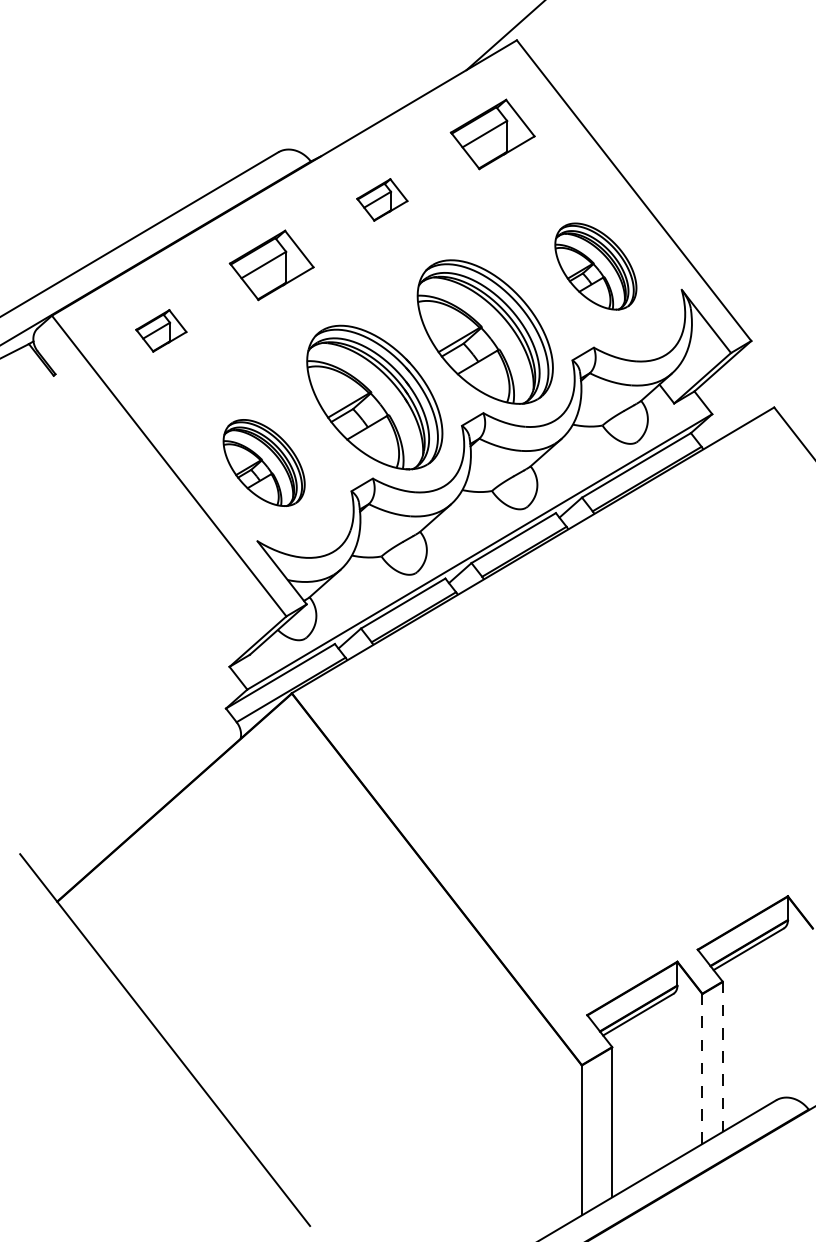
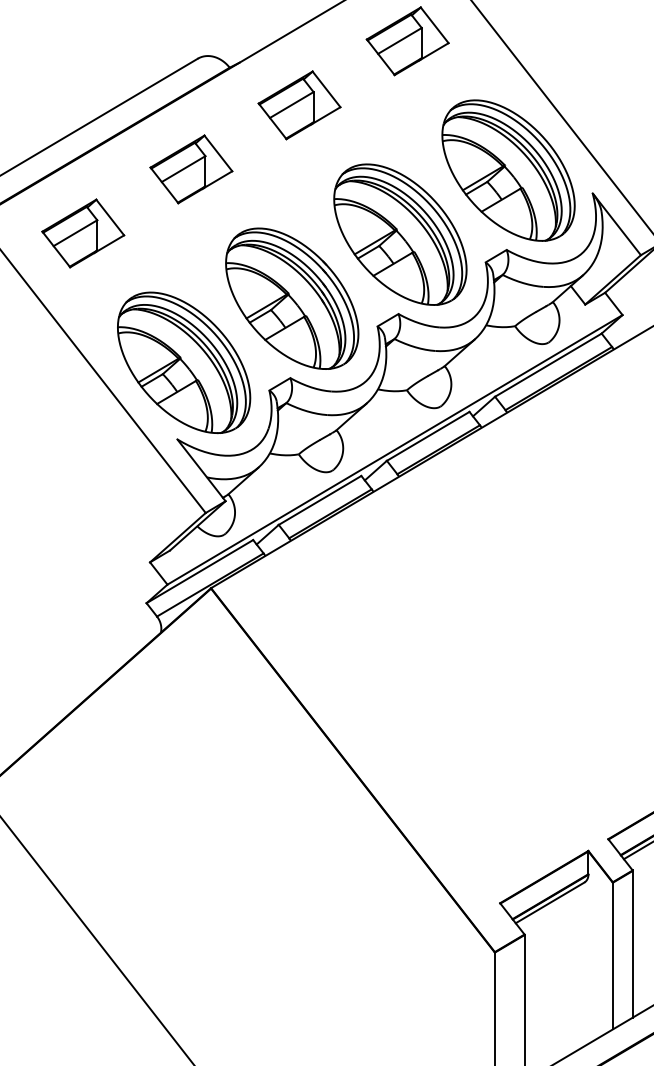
part: (382, 199) -> (299, 104), size x1.67
part: (595, 266) -> (508, 170), size x1.67
part: (161, 330) -> (83, 233), size x1.67
part: (263, 462) -> (183, 362), size x1.67
line: (722, 1057) -> (632, 944), dashed -> solid
line: (702, 1068) -> (612, 955), dashed -> solid

